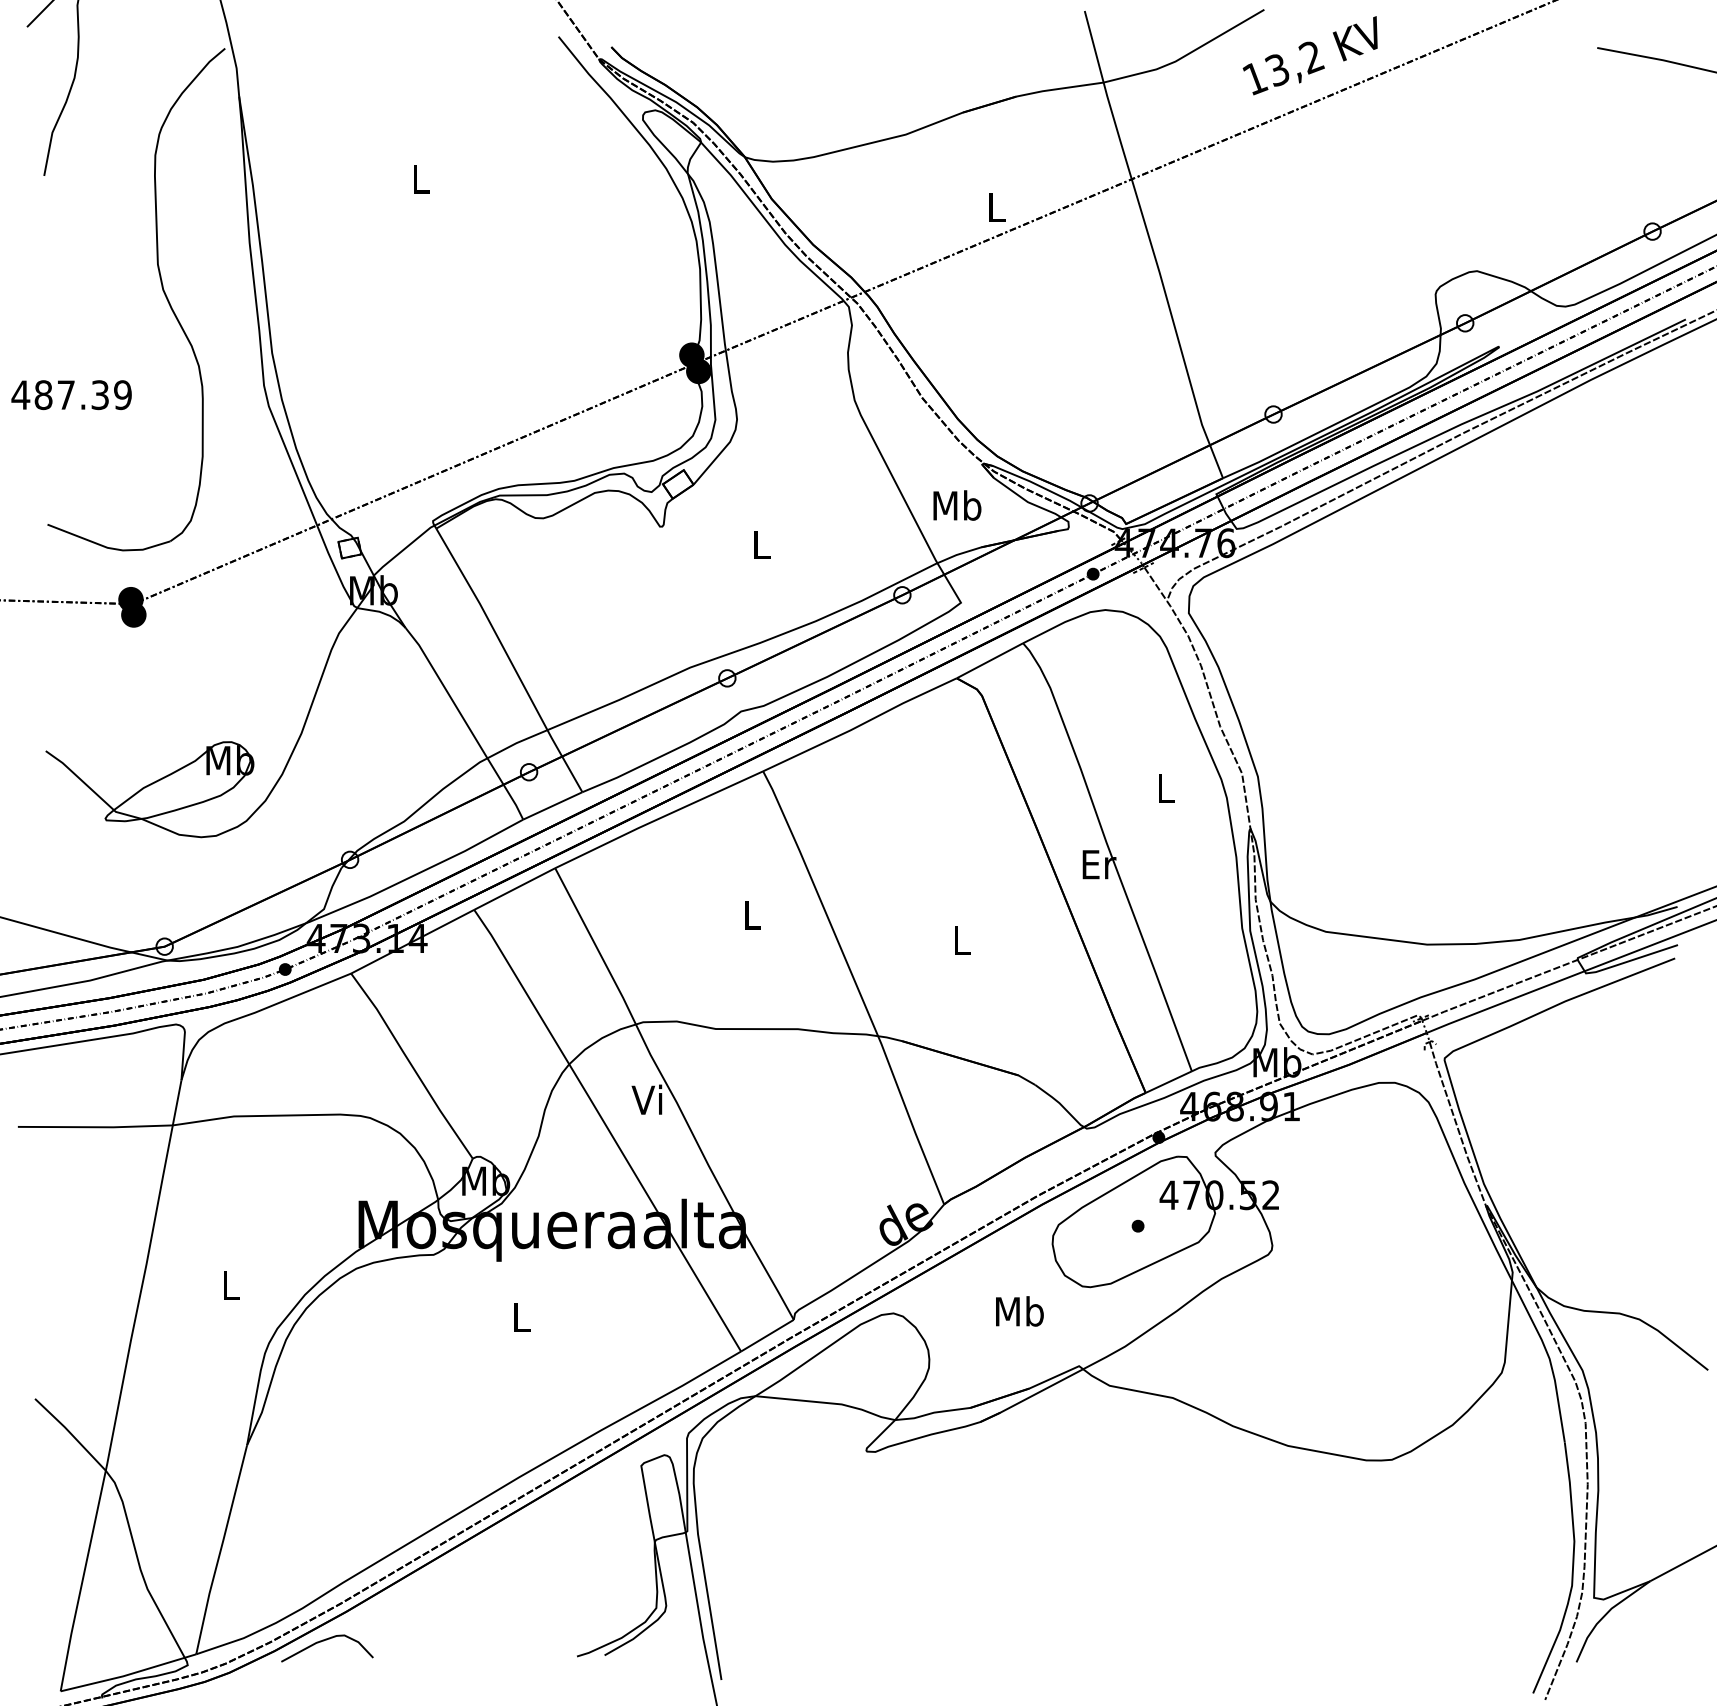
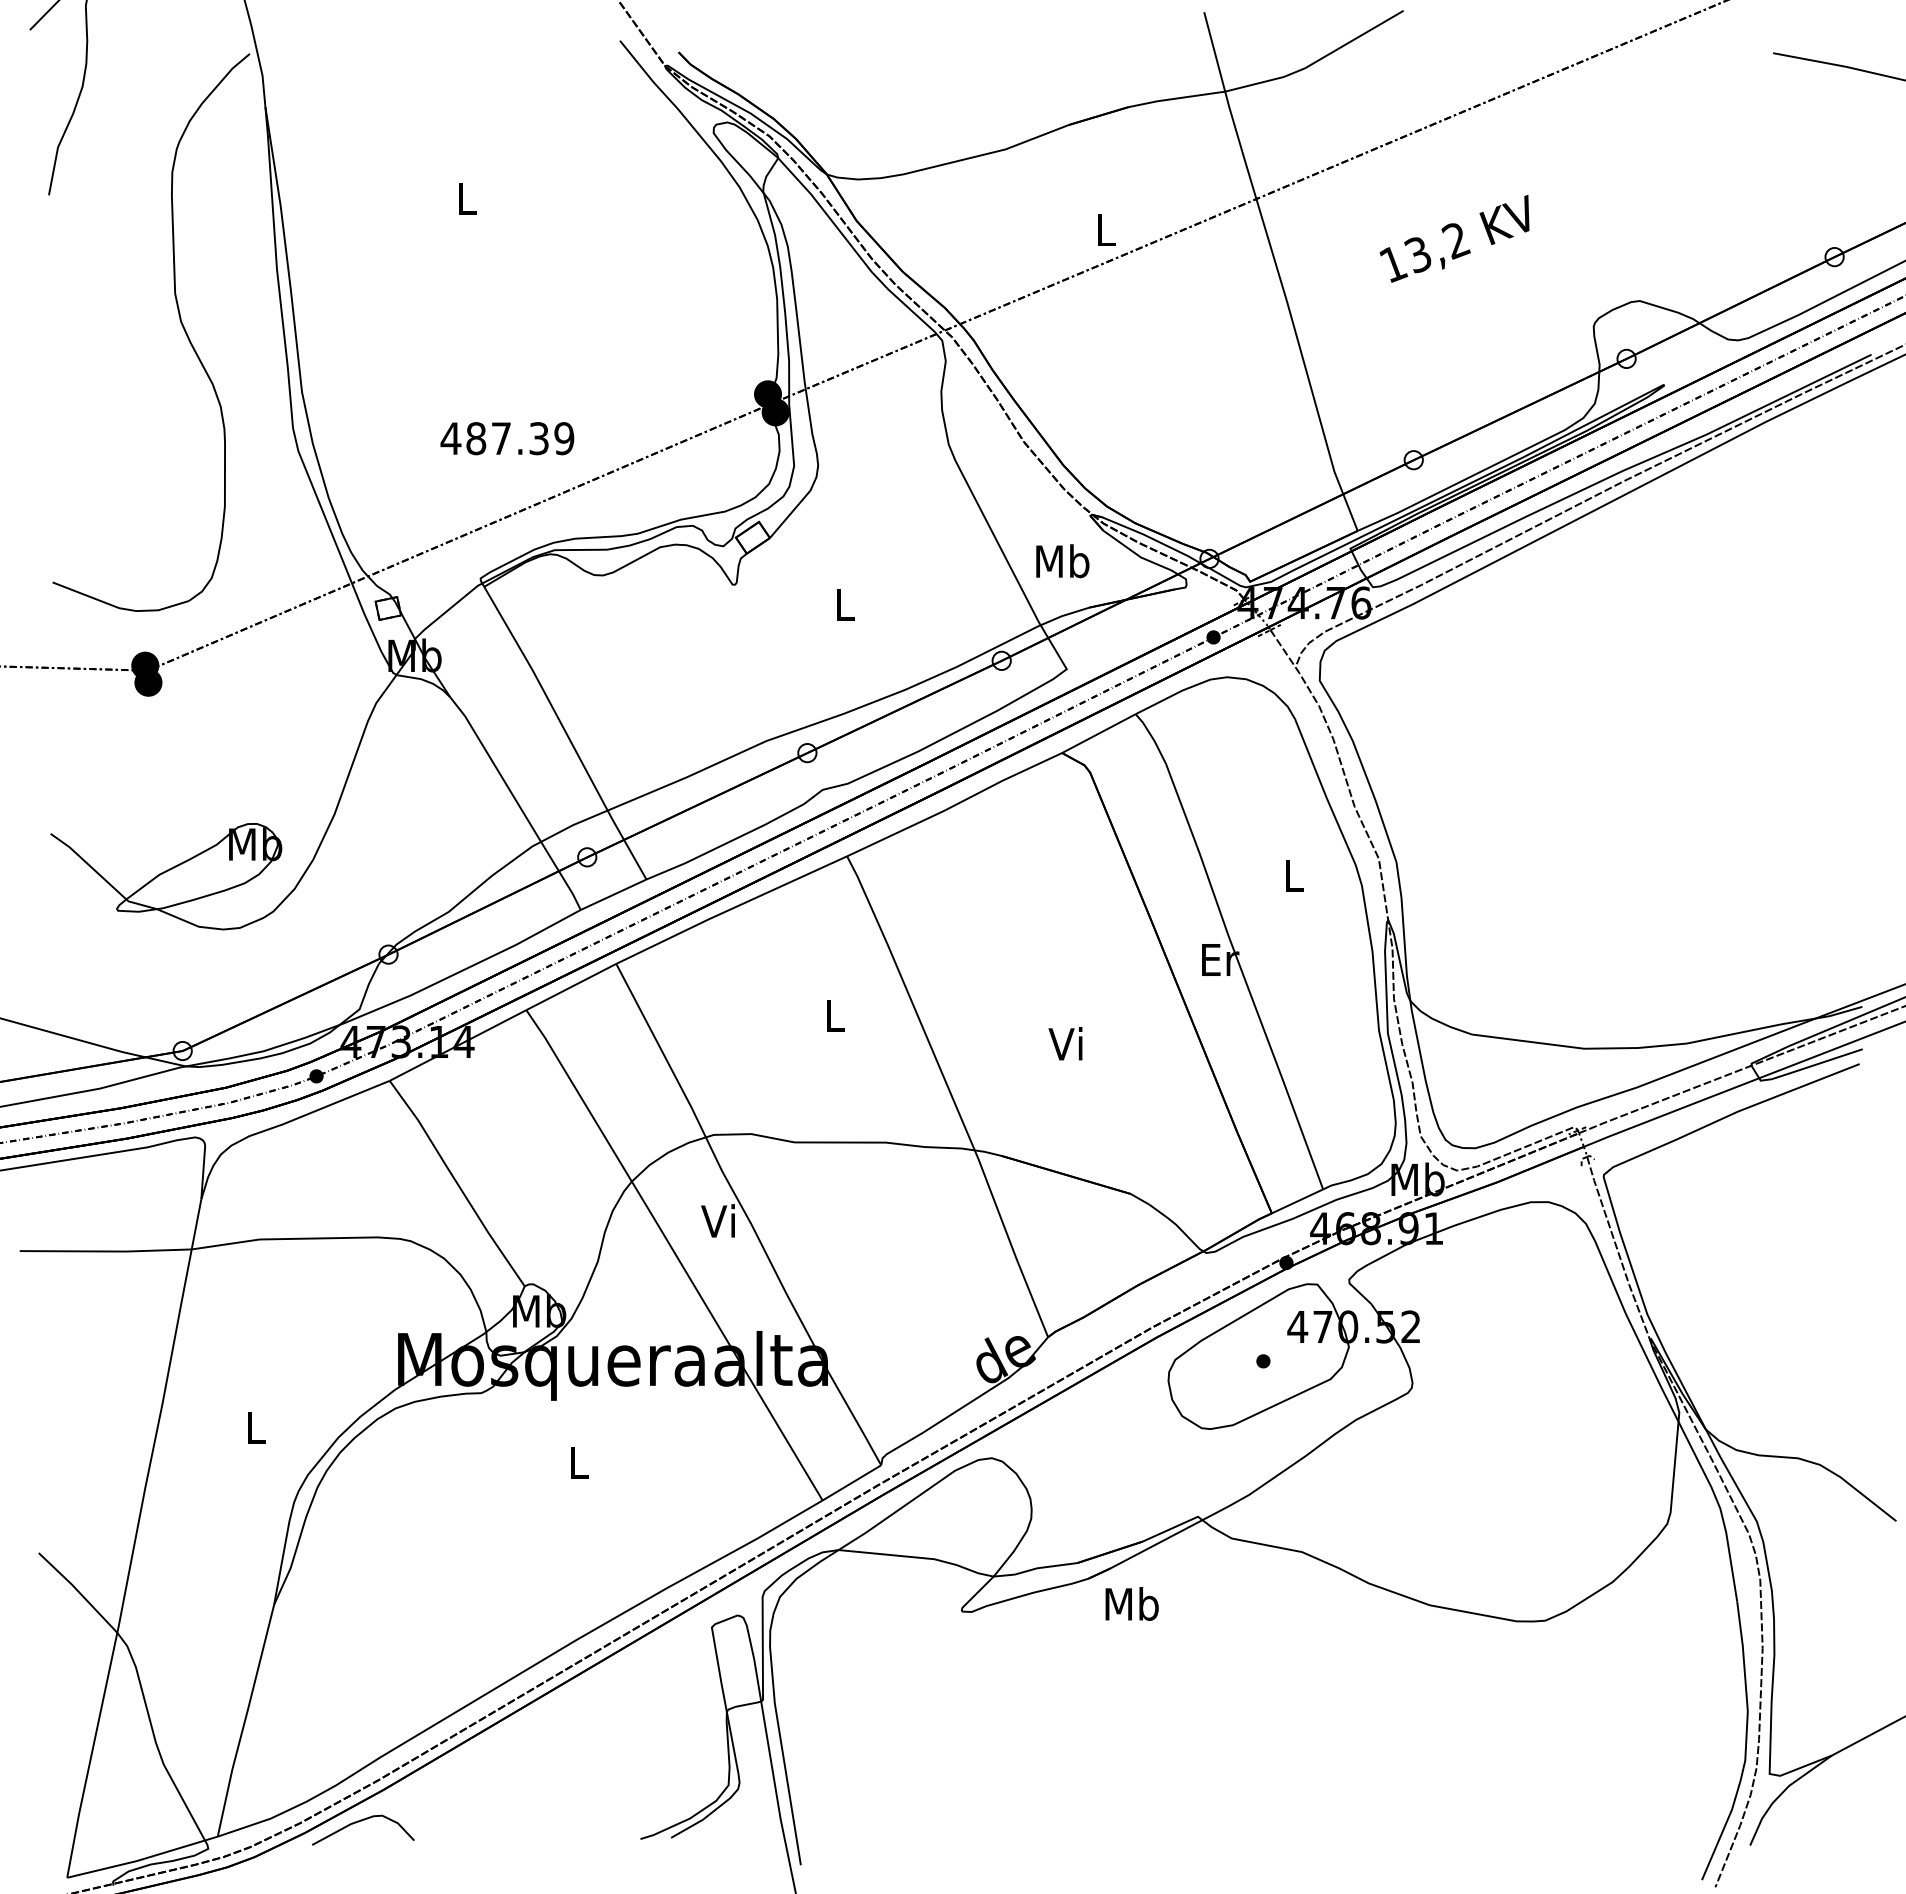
text: (1310, 55) -> (1454, 238), moved
text: (71, 394) -> (507, 438), moved
text: (959, 939) -> (1065, 1043), L -> Vi
text: (1019, 1311) -> (1131, 1603), moved

